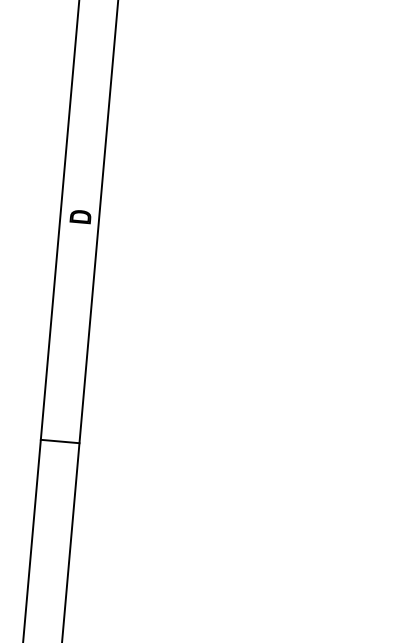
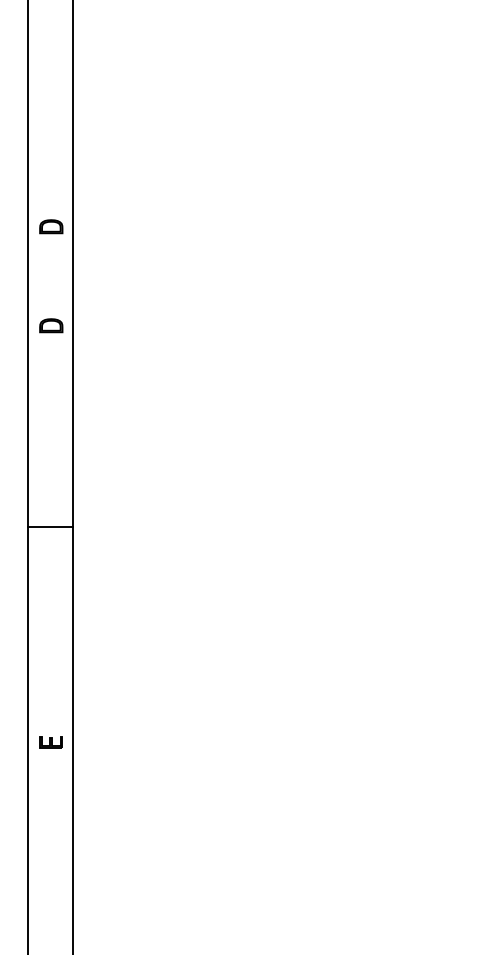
part: (73, 302) -> (51, 325), added
line: (59, 441) -> (49, 526), moved

